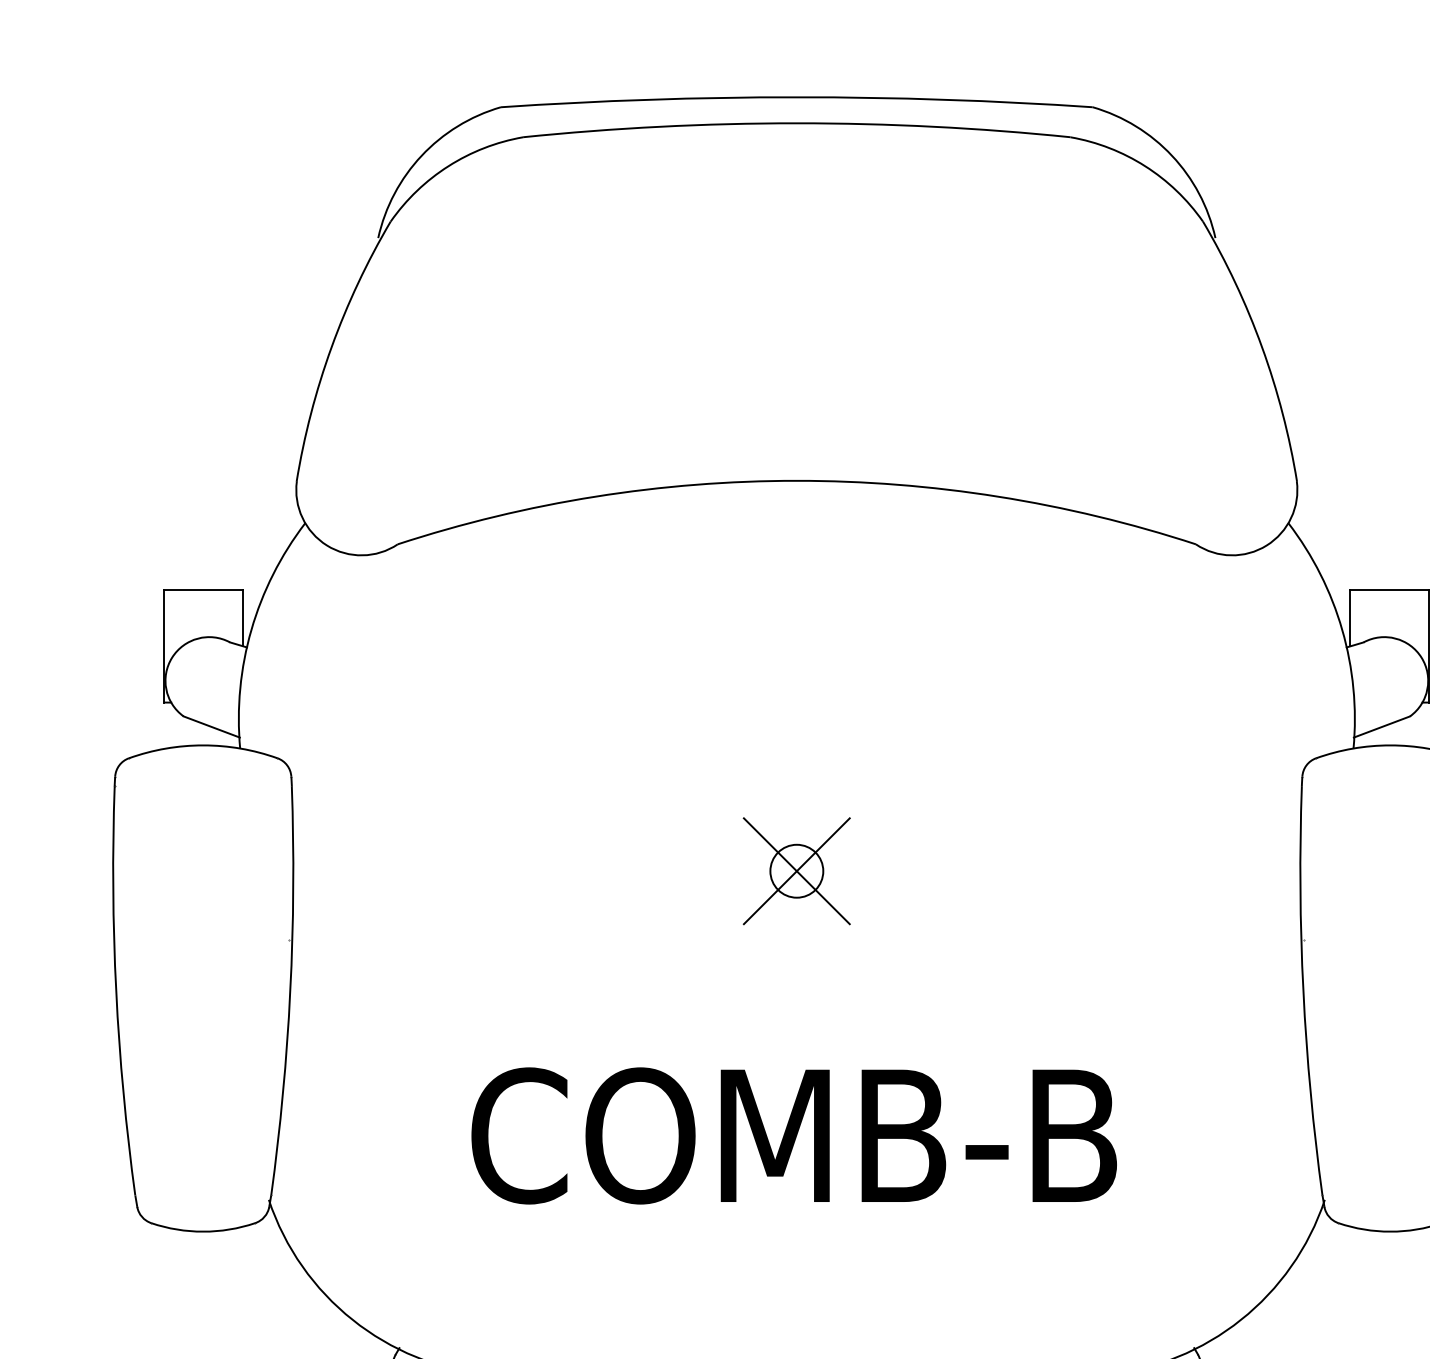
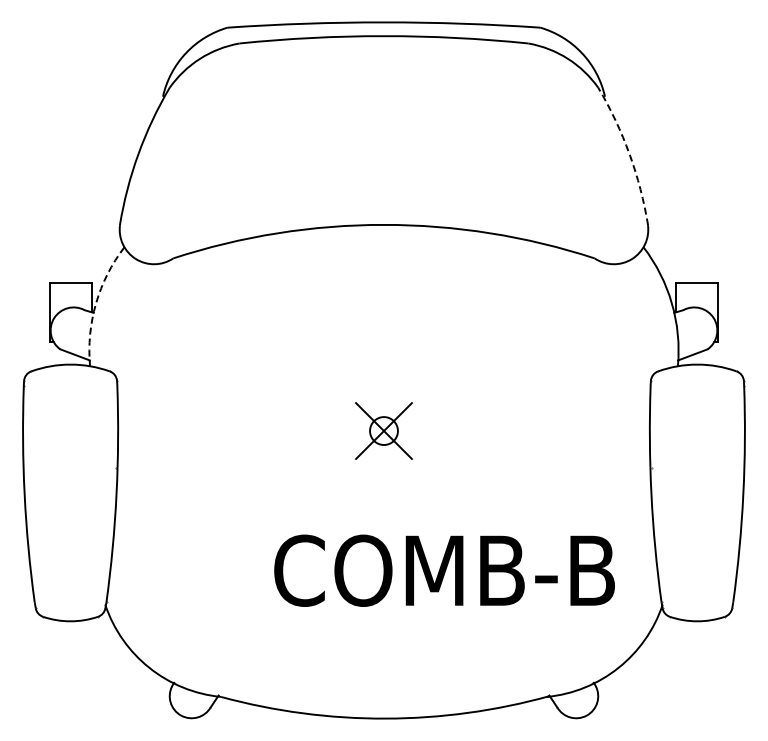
arc: (1261, 347) -> (629, 154), solid -> dashed
arc: (252, 629) -> (96, 303), solid -> dashed
text: (794, 1135) -> (444, 570), moved

